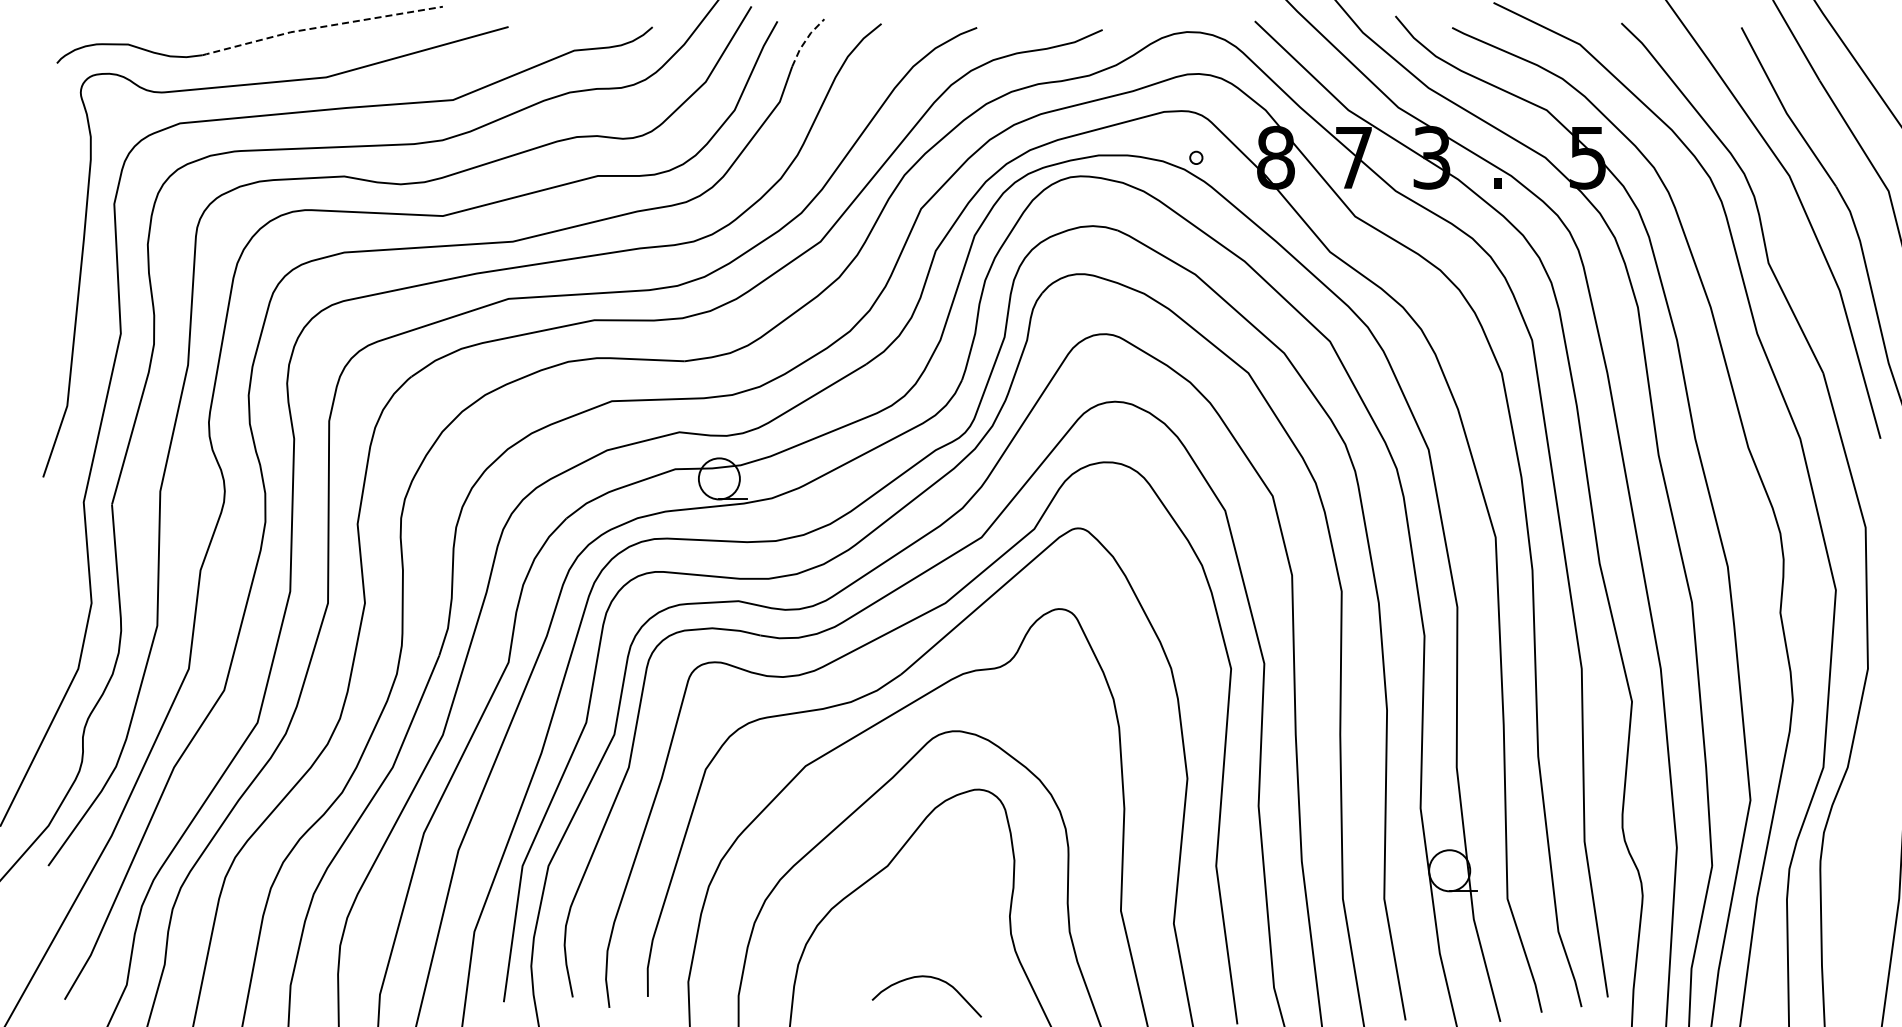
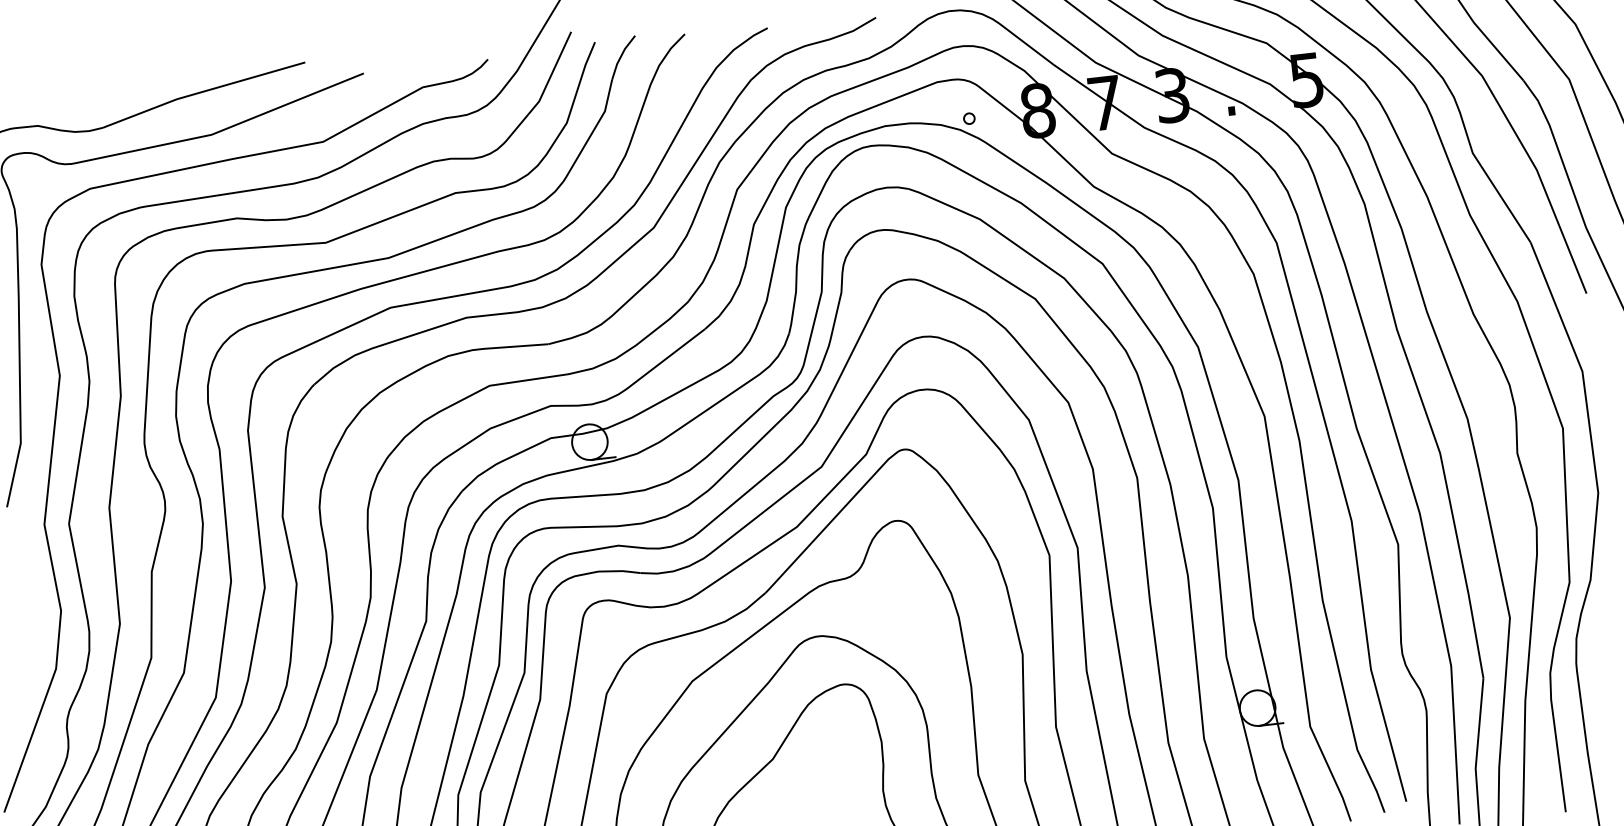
line: (321, 27) -> (202, 92), dashed -> solid
line: (805, 41) -> (621, 56), dashed -> solid

